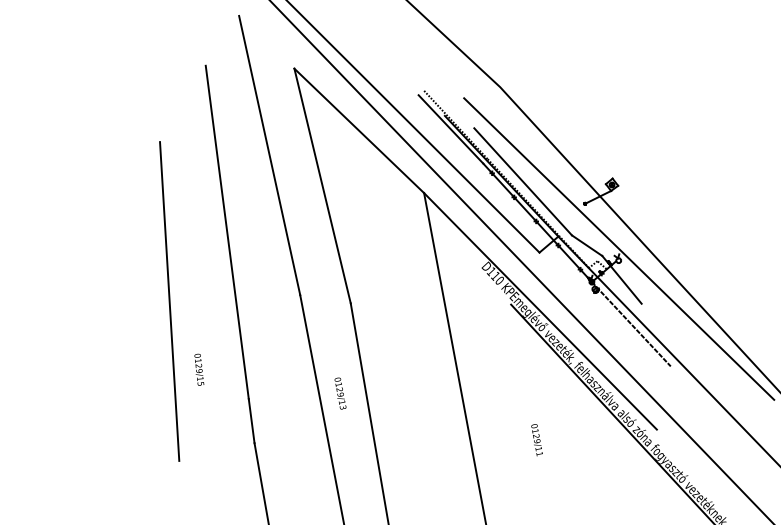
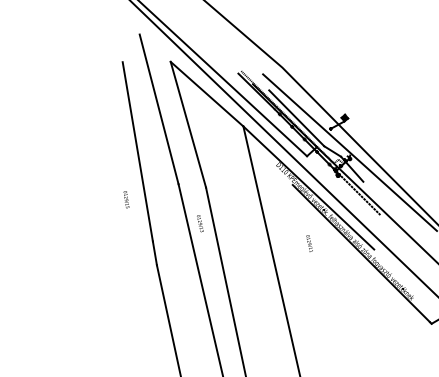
line: (168, 301) -> (107, 190), removed
text: (199, 369) -> (126, 199), moved
text: (340, 393) -> (200, 223), moved
text: (536, 439) -> (309, 243), moved

